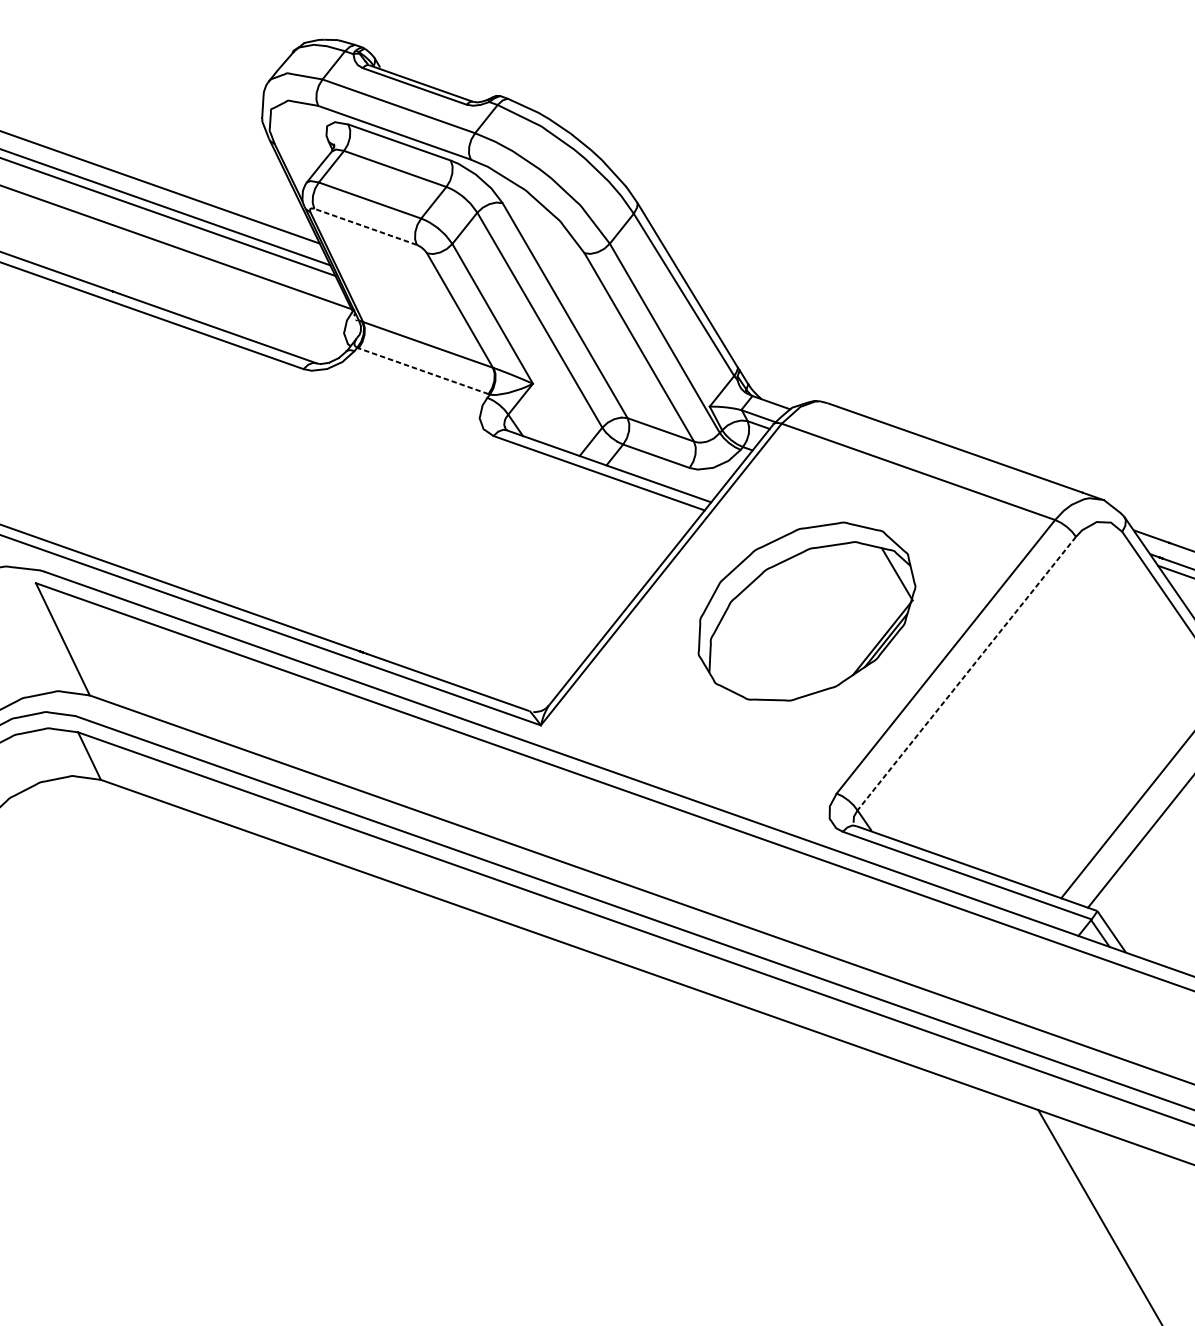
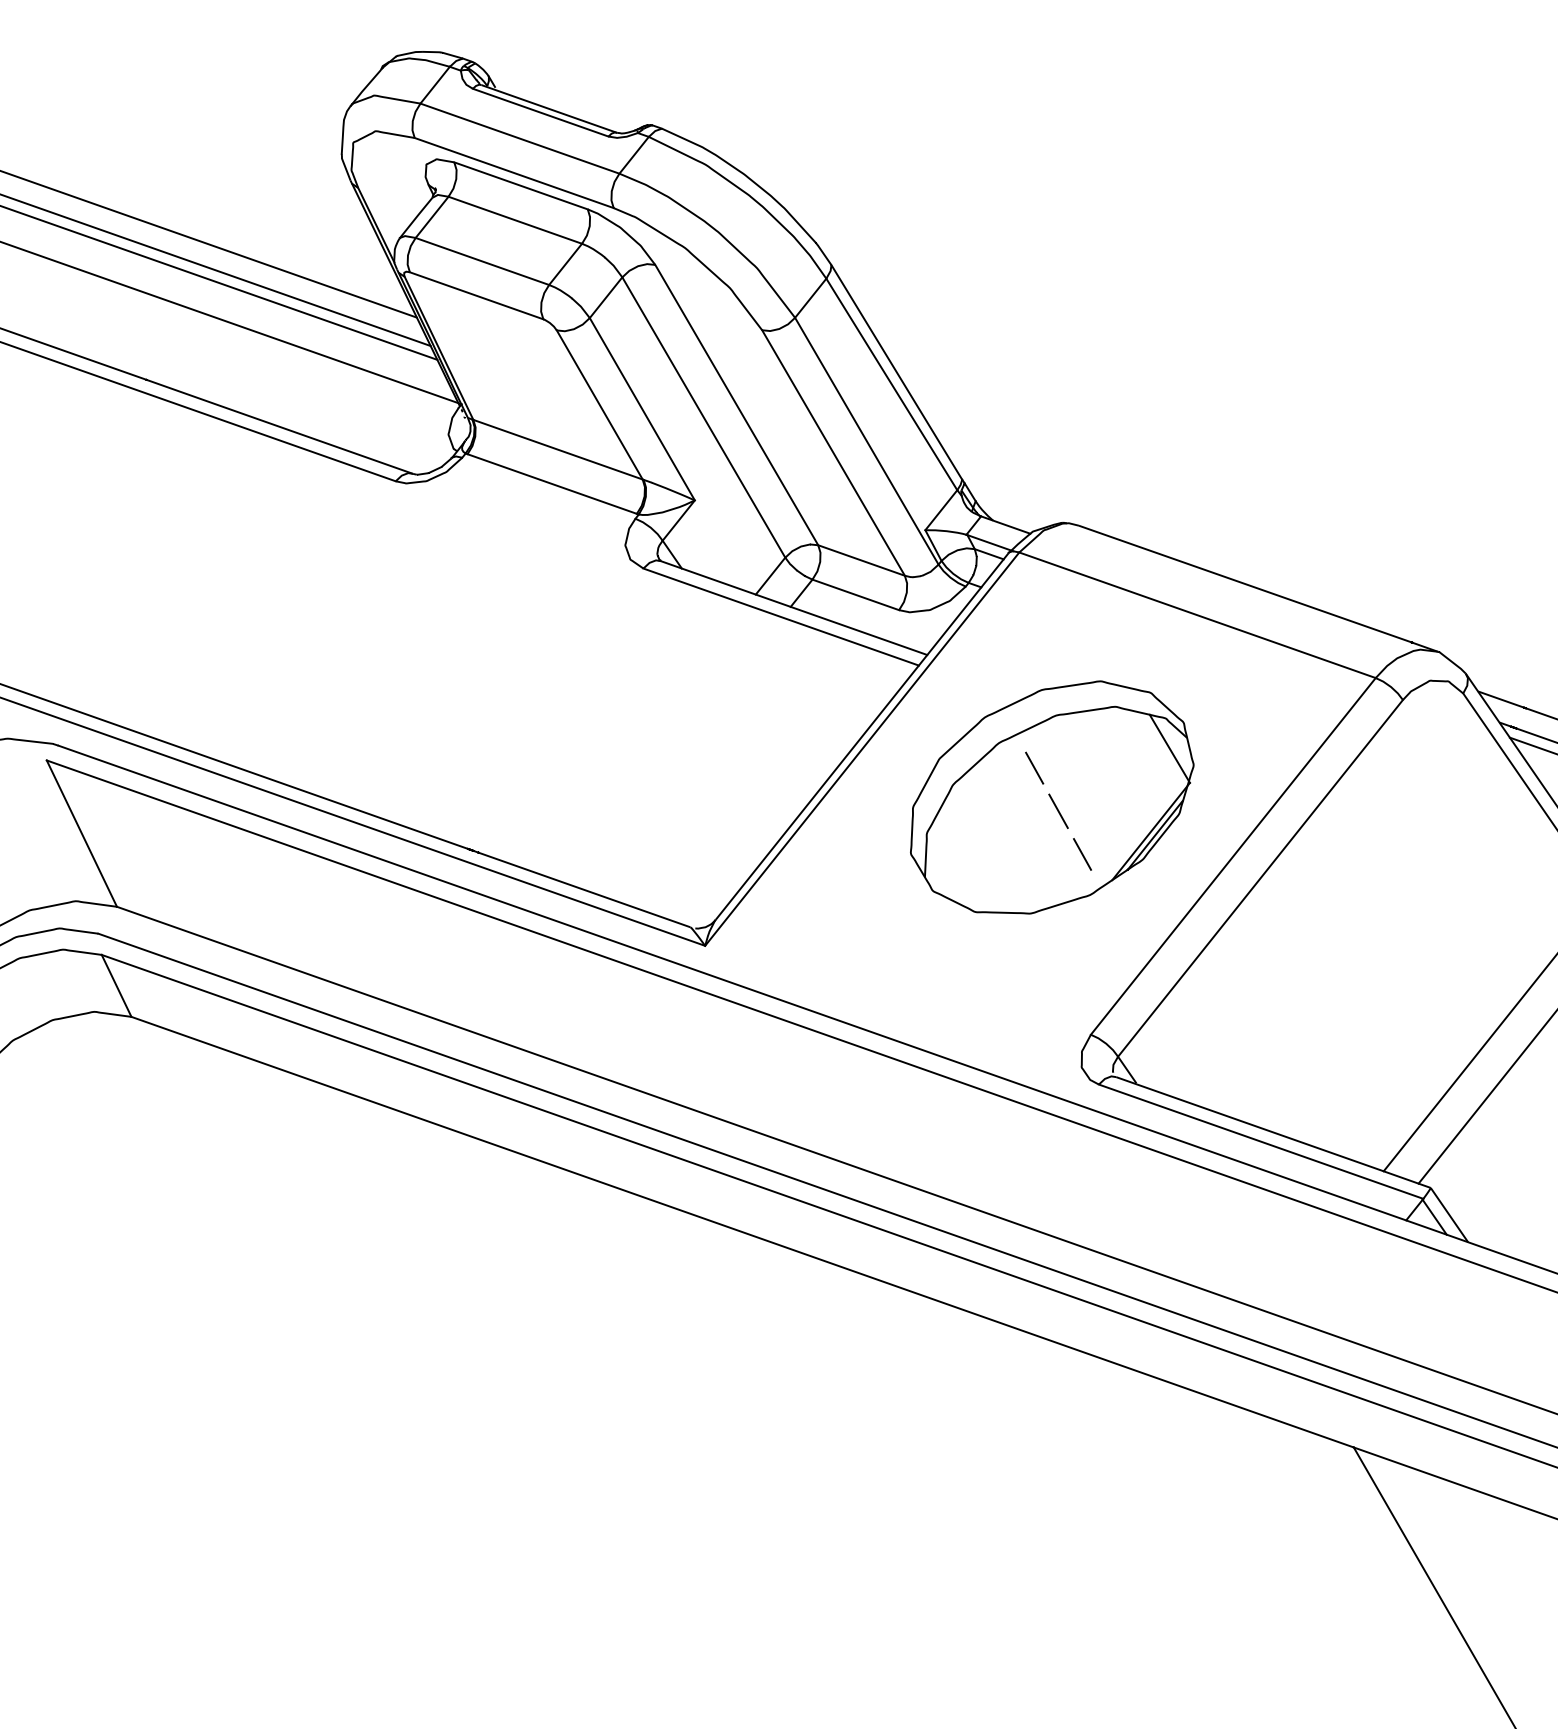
line: (365, 226) -> (476, 295), dashed -> solid
line: (423, 371) -> (552, 484), dashed -> solid
line: (793, 588) -> (1034, 767), added
line: (811, 621) -> (1058, 810), added
line: (830, 655) -> (1082, 854), added
line: (966, 673) -> (1260, 878), dashed -> solid

